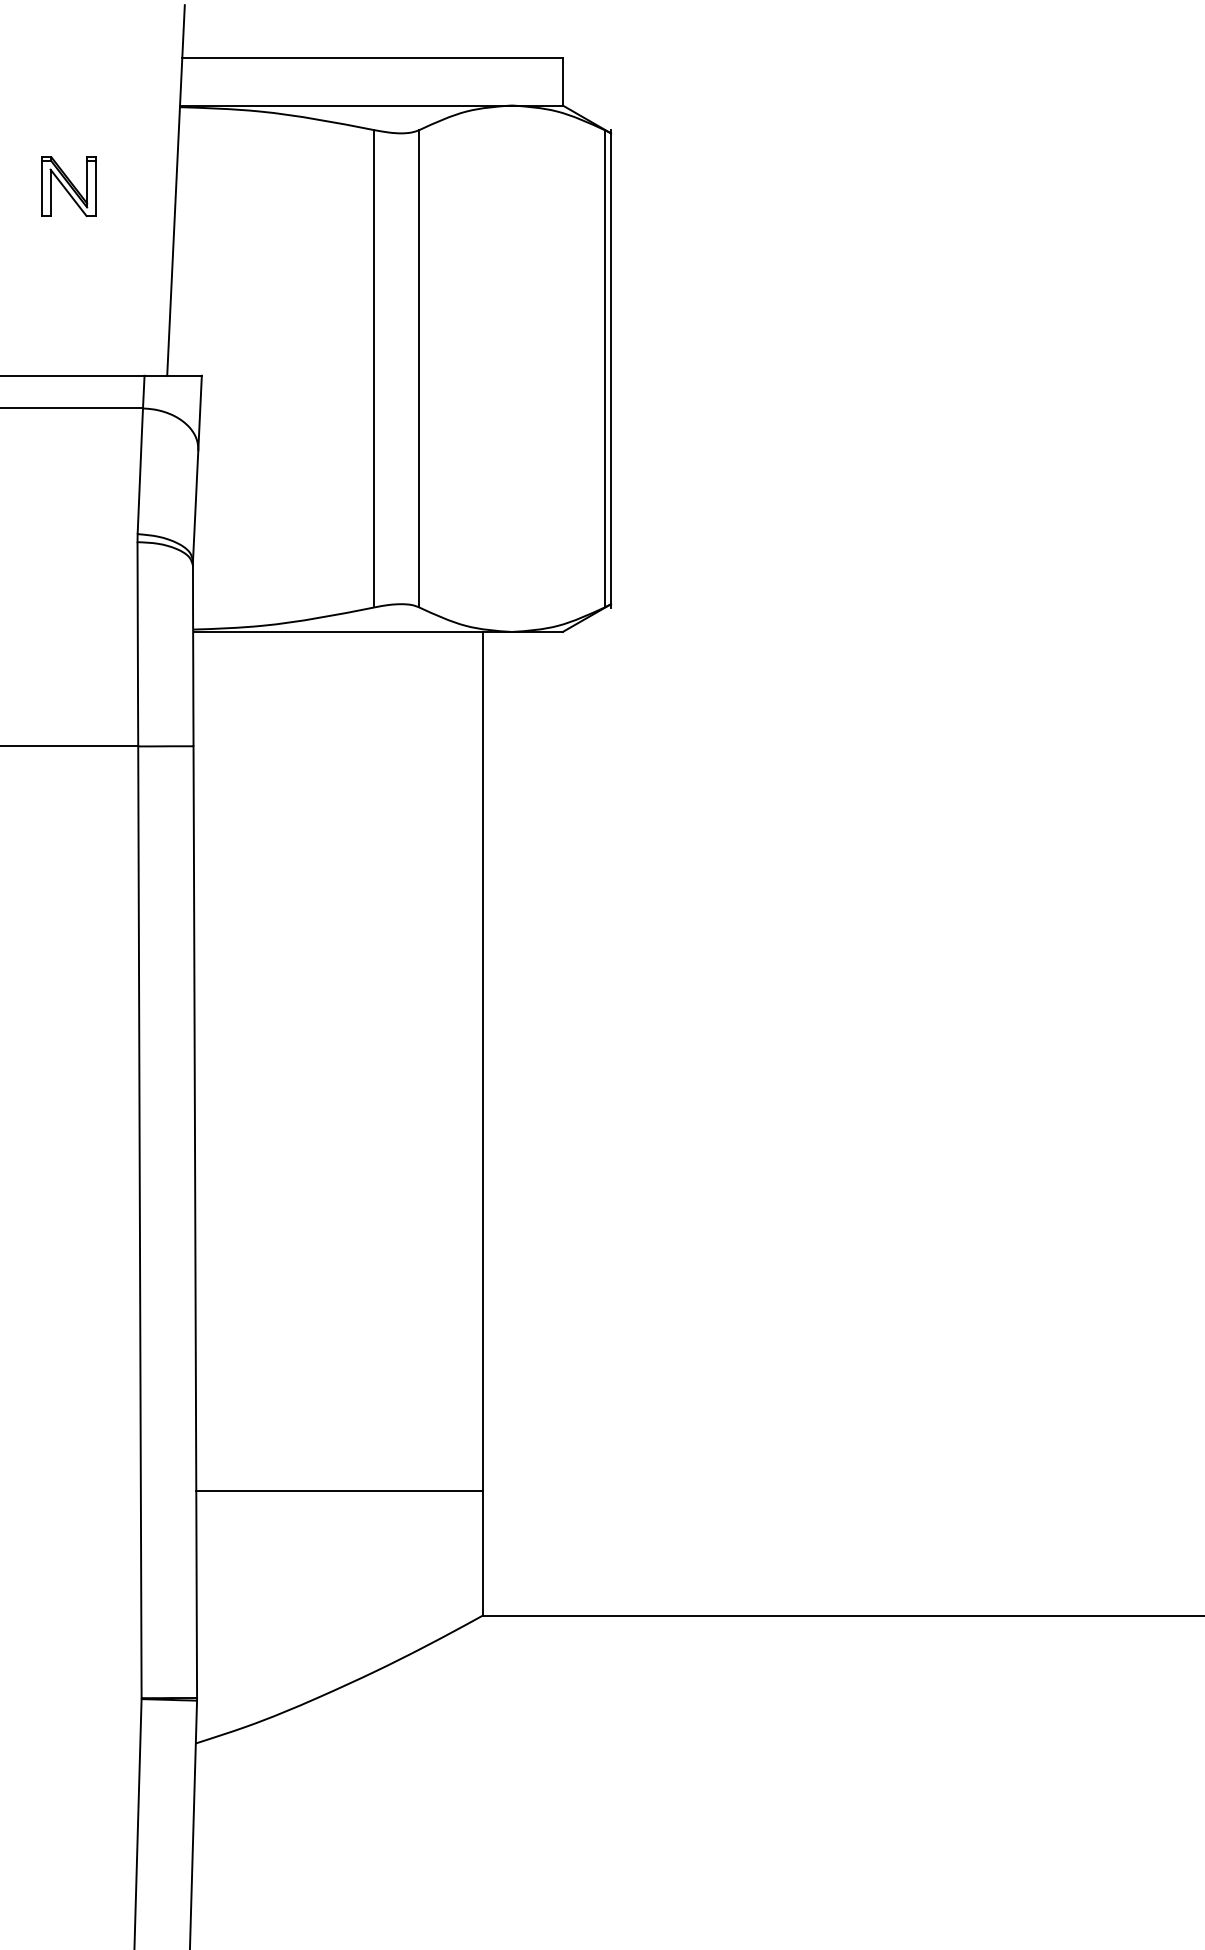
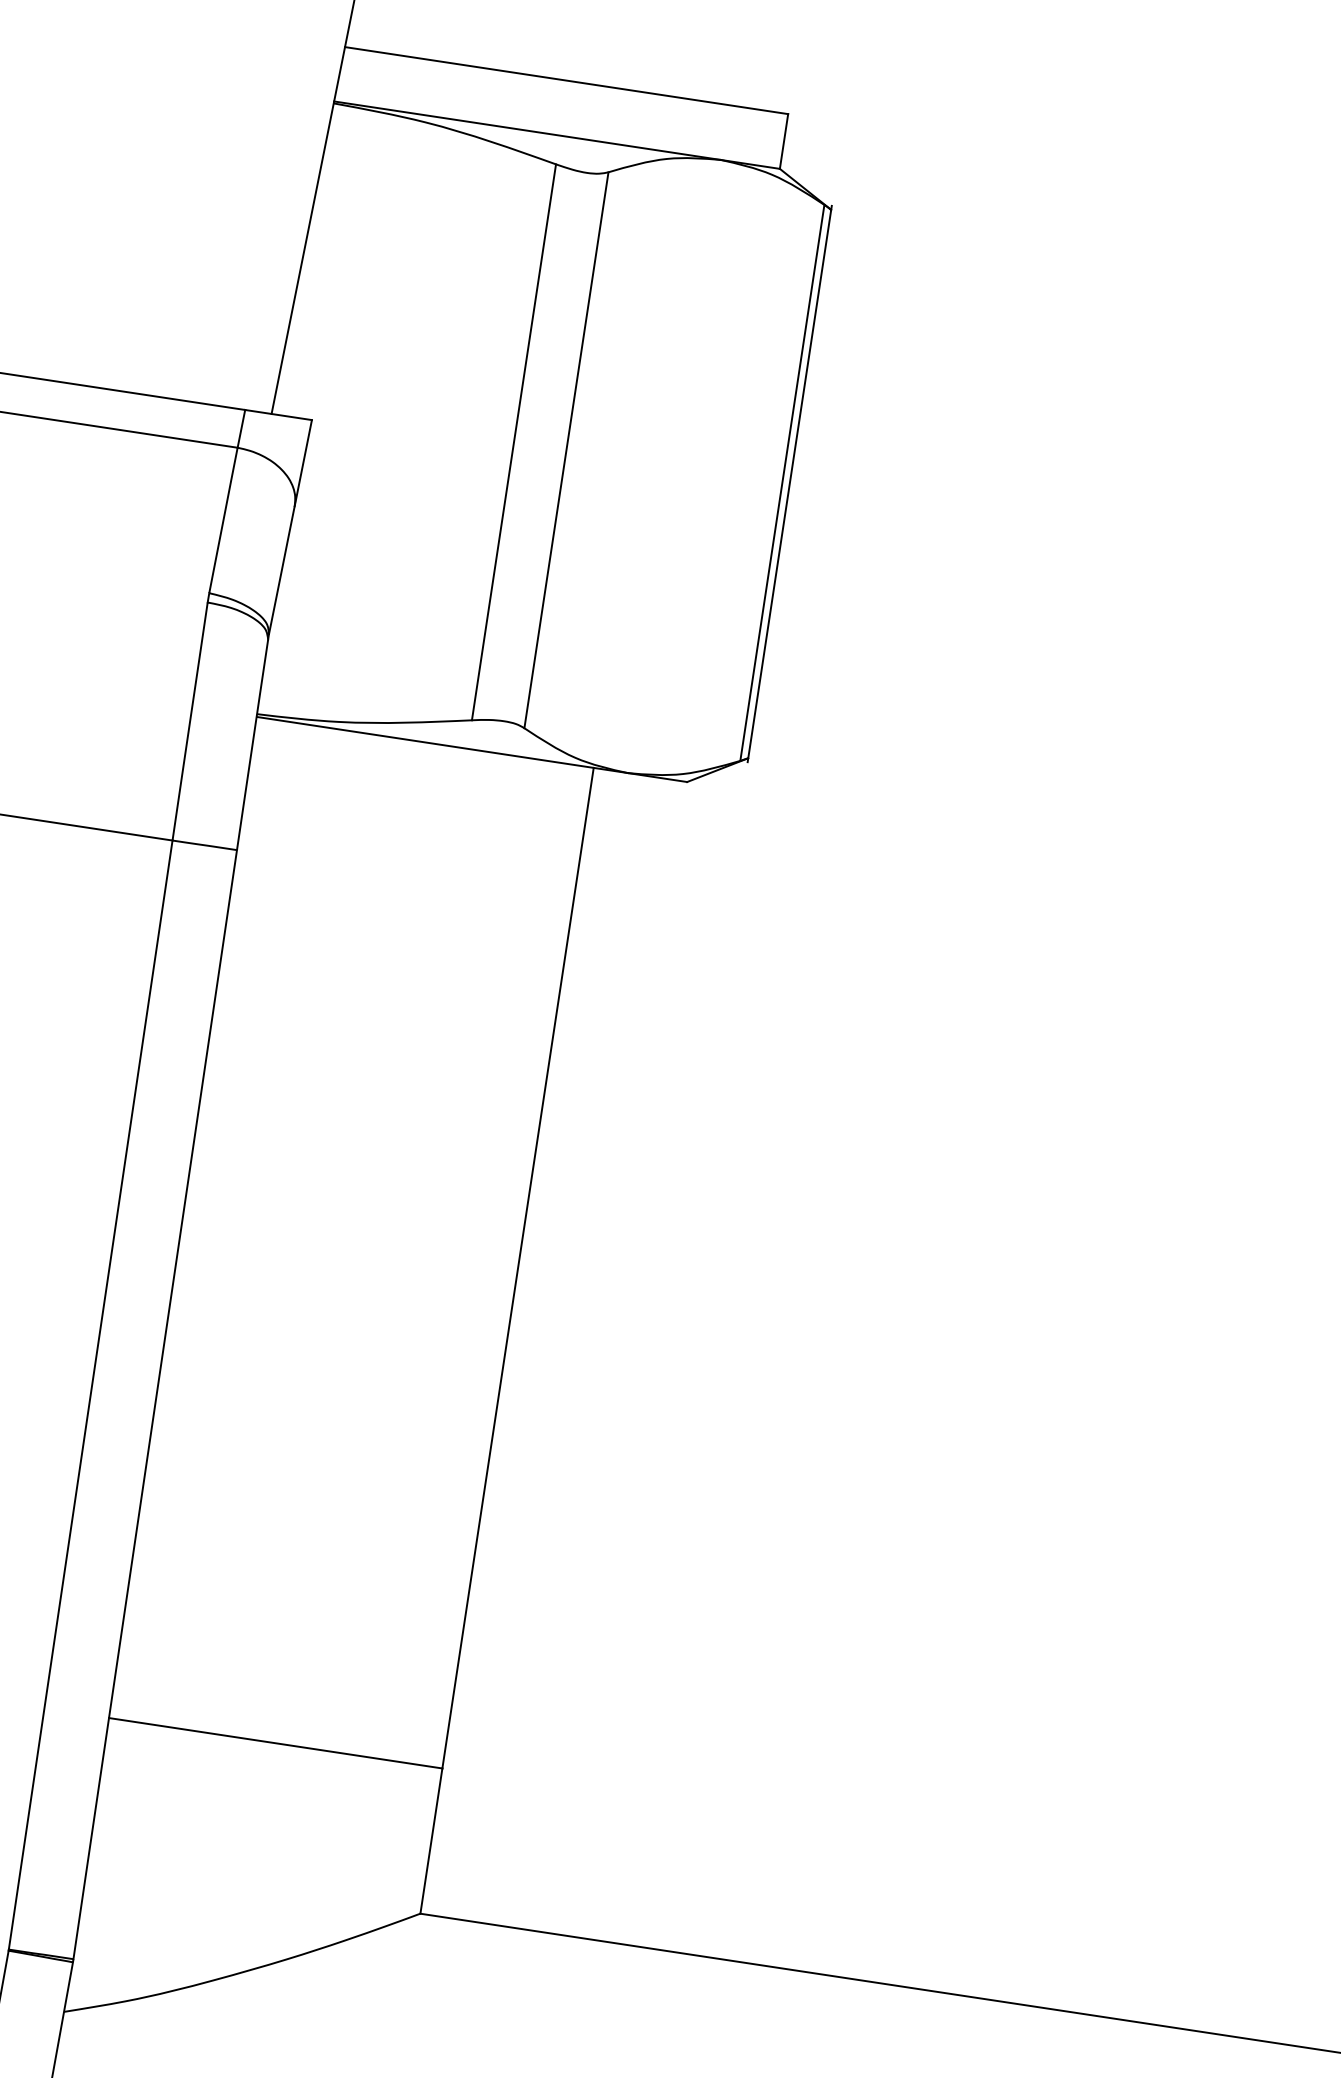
part: (68, 186) -> (189, 176), removed

